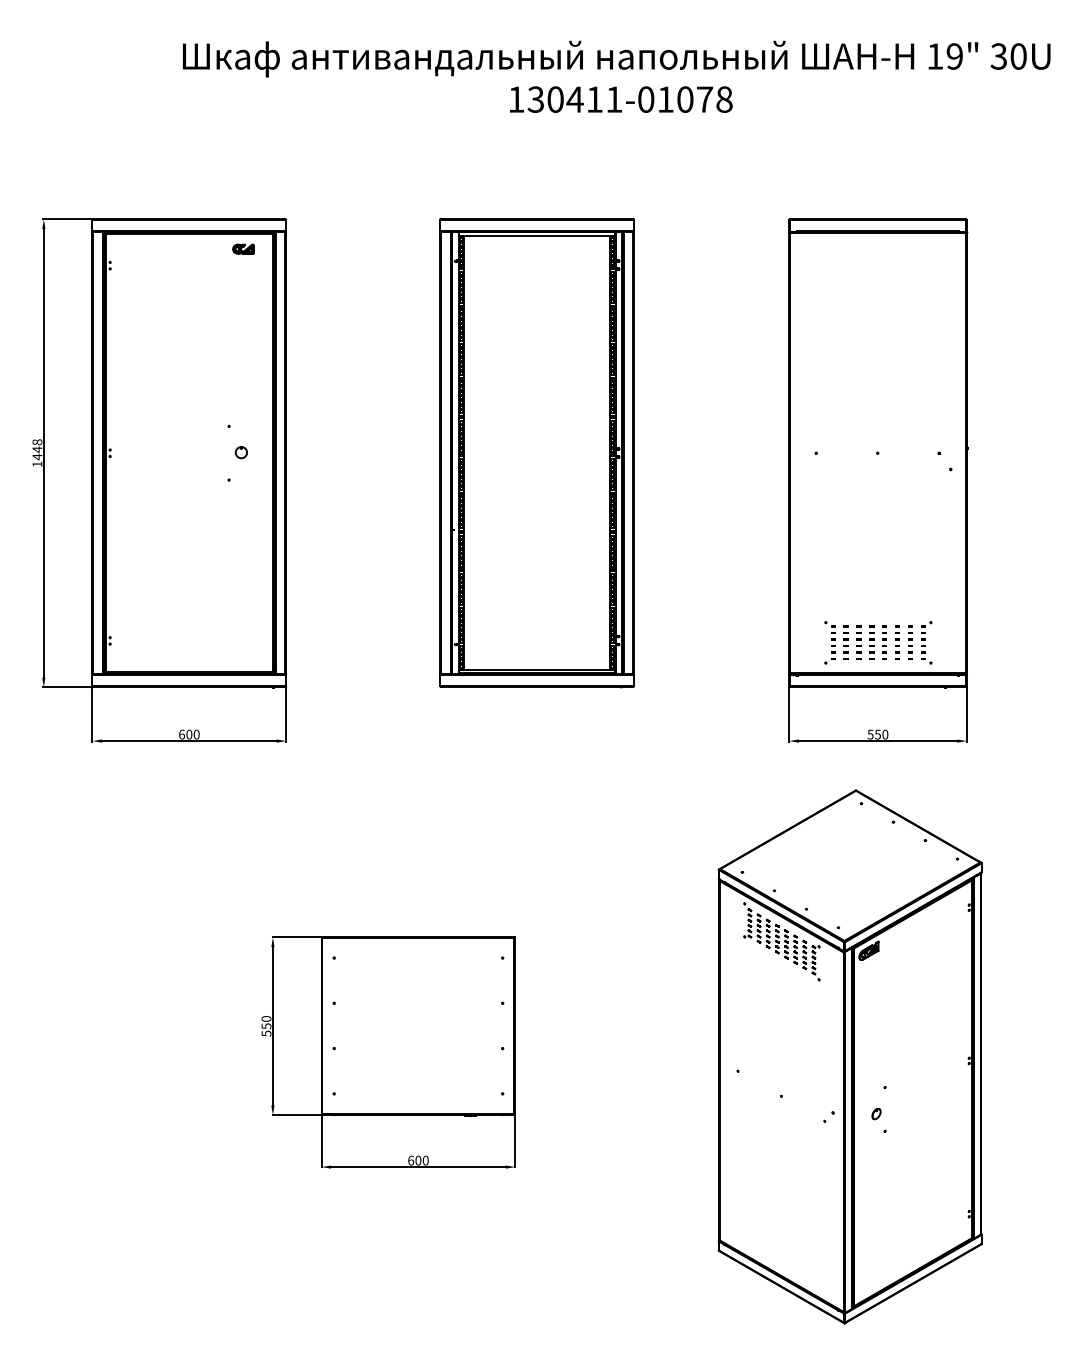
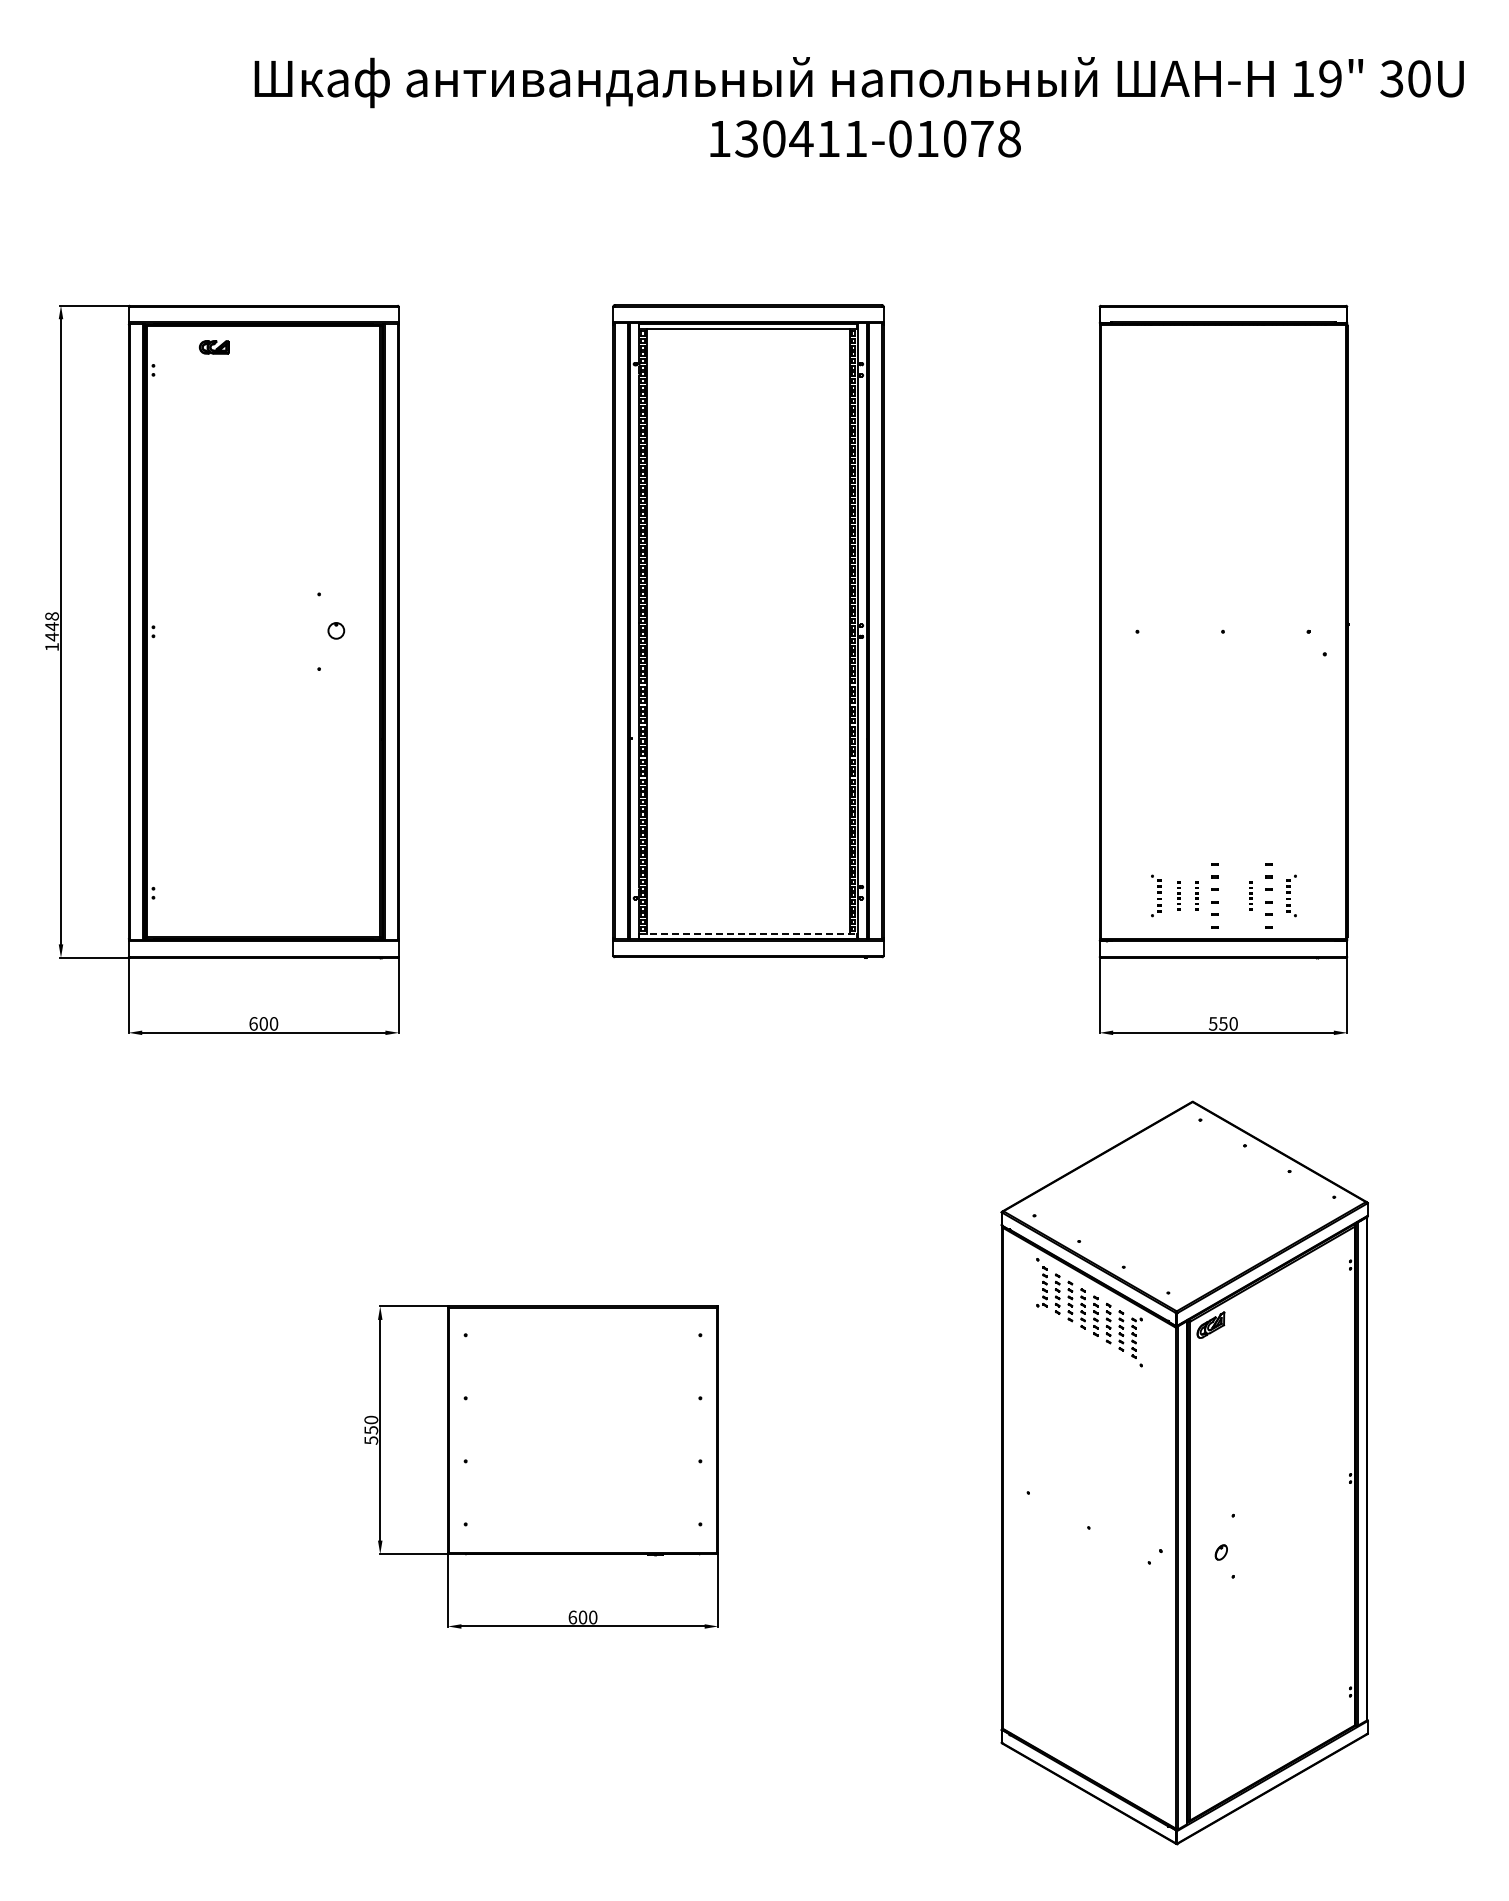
part: (242, 249) -> (213, 347), moved
part: (829, 642) -> (1156, 895), size x0.7
part: (845, 642) -> (1178, 895), size x0.6
part: (858, 642) -> (1196, 895), size x0.6
part: (871, 642) -> (1214, 895), size x1.4
part: (884, 642) -> (1232, 895), removed
part: (897, 642) -> (1250, 895), size x0.6
part: (910, 642) -> (1268, 895), size x1.4
part: (926, 642) -> (1291, 895), size x0.7
line: (537, 669) -> (748, 933), solid -> dashed

